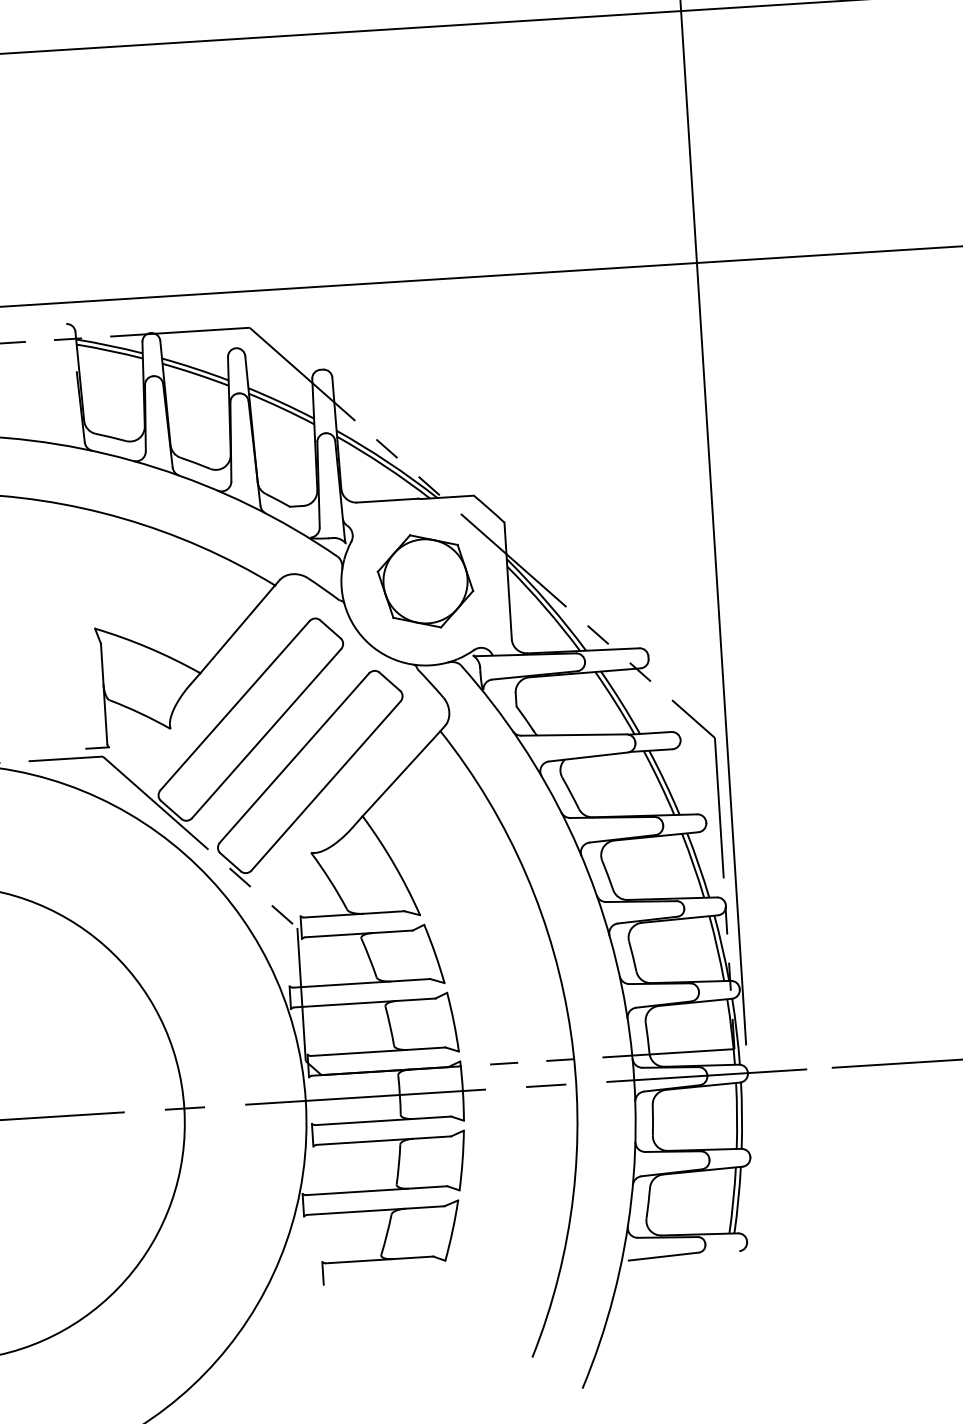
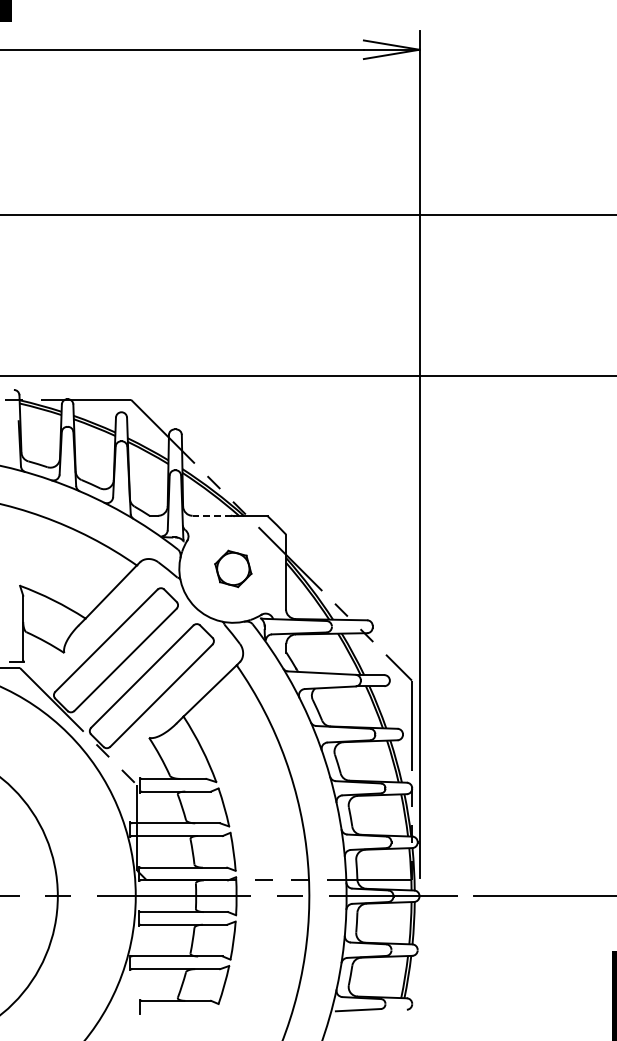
line: (388, 500) -> (212, 515), solid -> dashed
part: (425, 580) -> (233, 568), size x0.6

